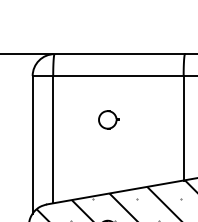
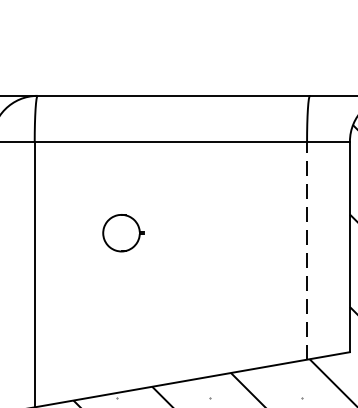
part: (108, 119) -> (123, 232), moved
line: (183, 127) -> (306, 249), solid -> dashed

